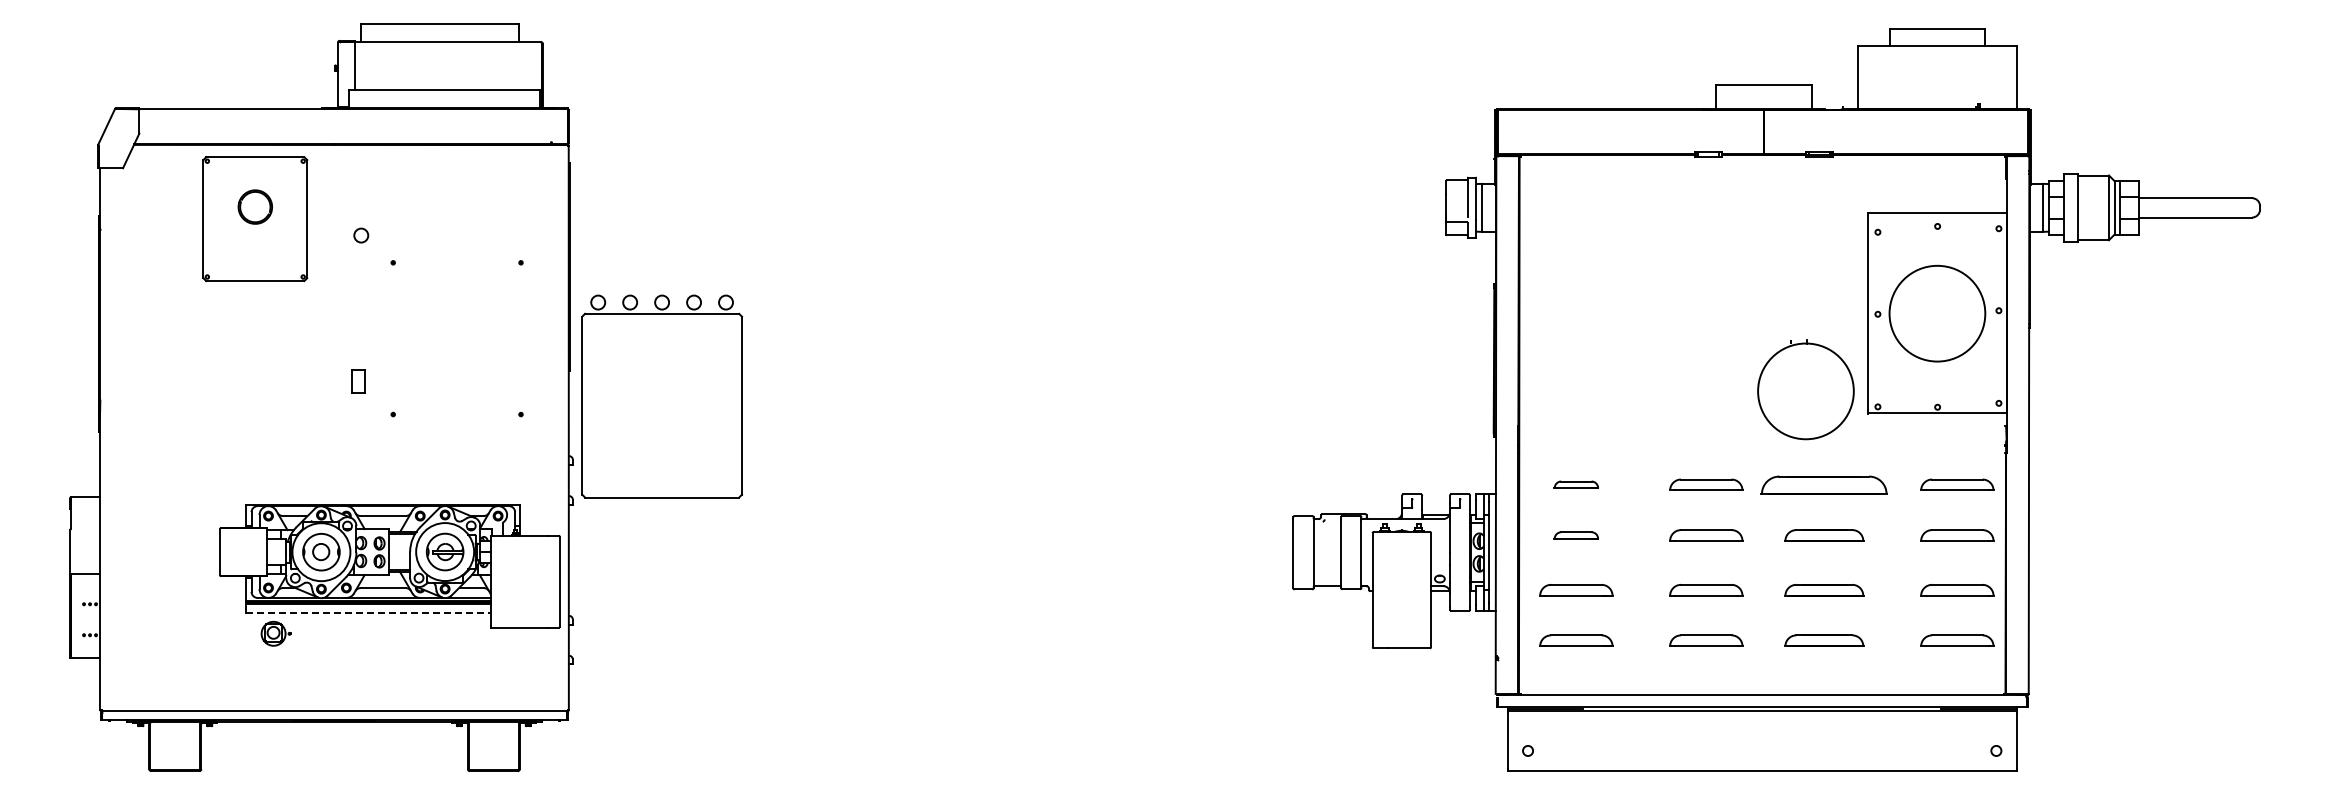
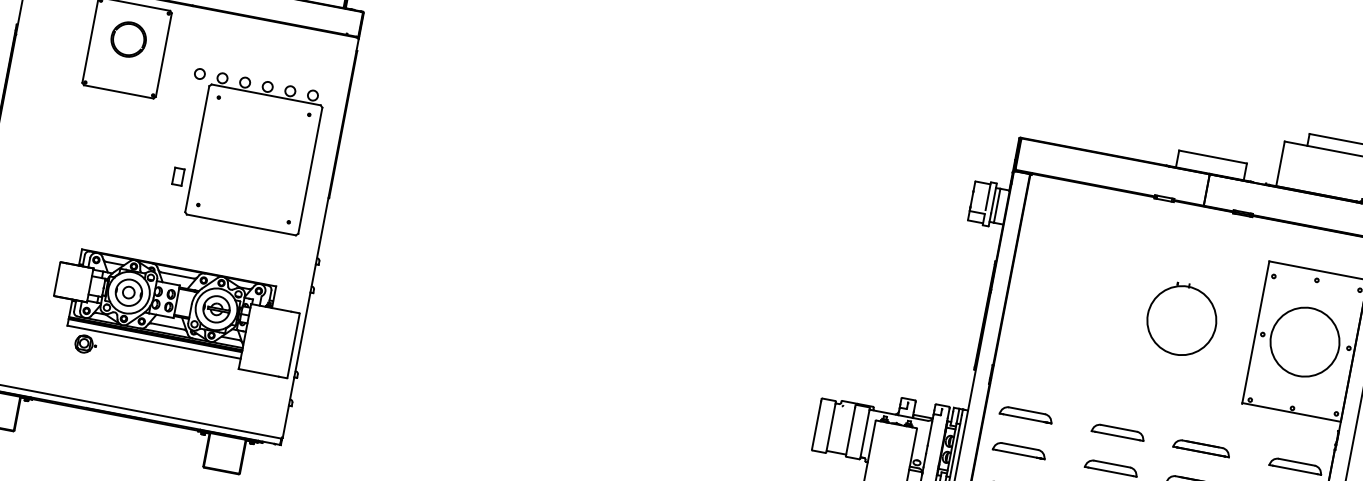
part: (255, 206) -> (128, 39), size x1.43
part: (1805, 389) -> (1181, 319), moved
part: (662, 396) -> (255, 153), moved
part: (1576, 484) -> (1026, 414), size x1.67
part: (1824, 484) -> (1202, 447), size x0.62
part: (1576, 535) -> (1019, 450), size x1.67
line: (369, 613) -> (154, 342), dashed -> solid

